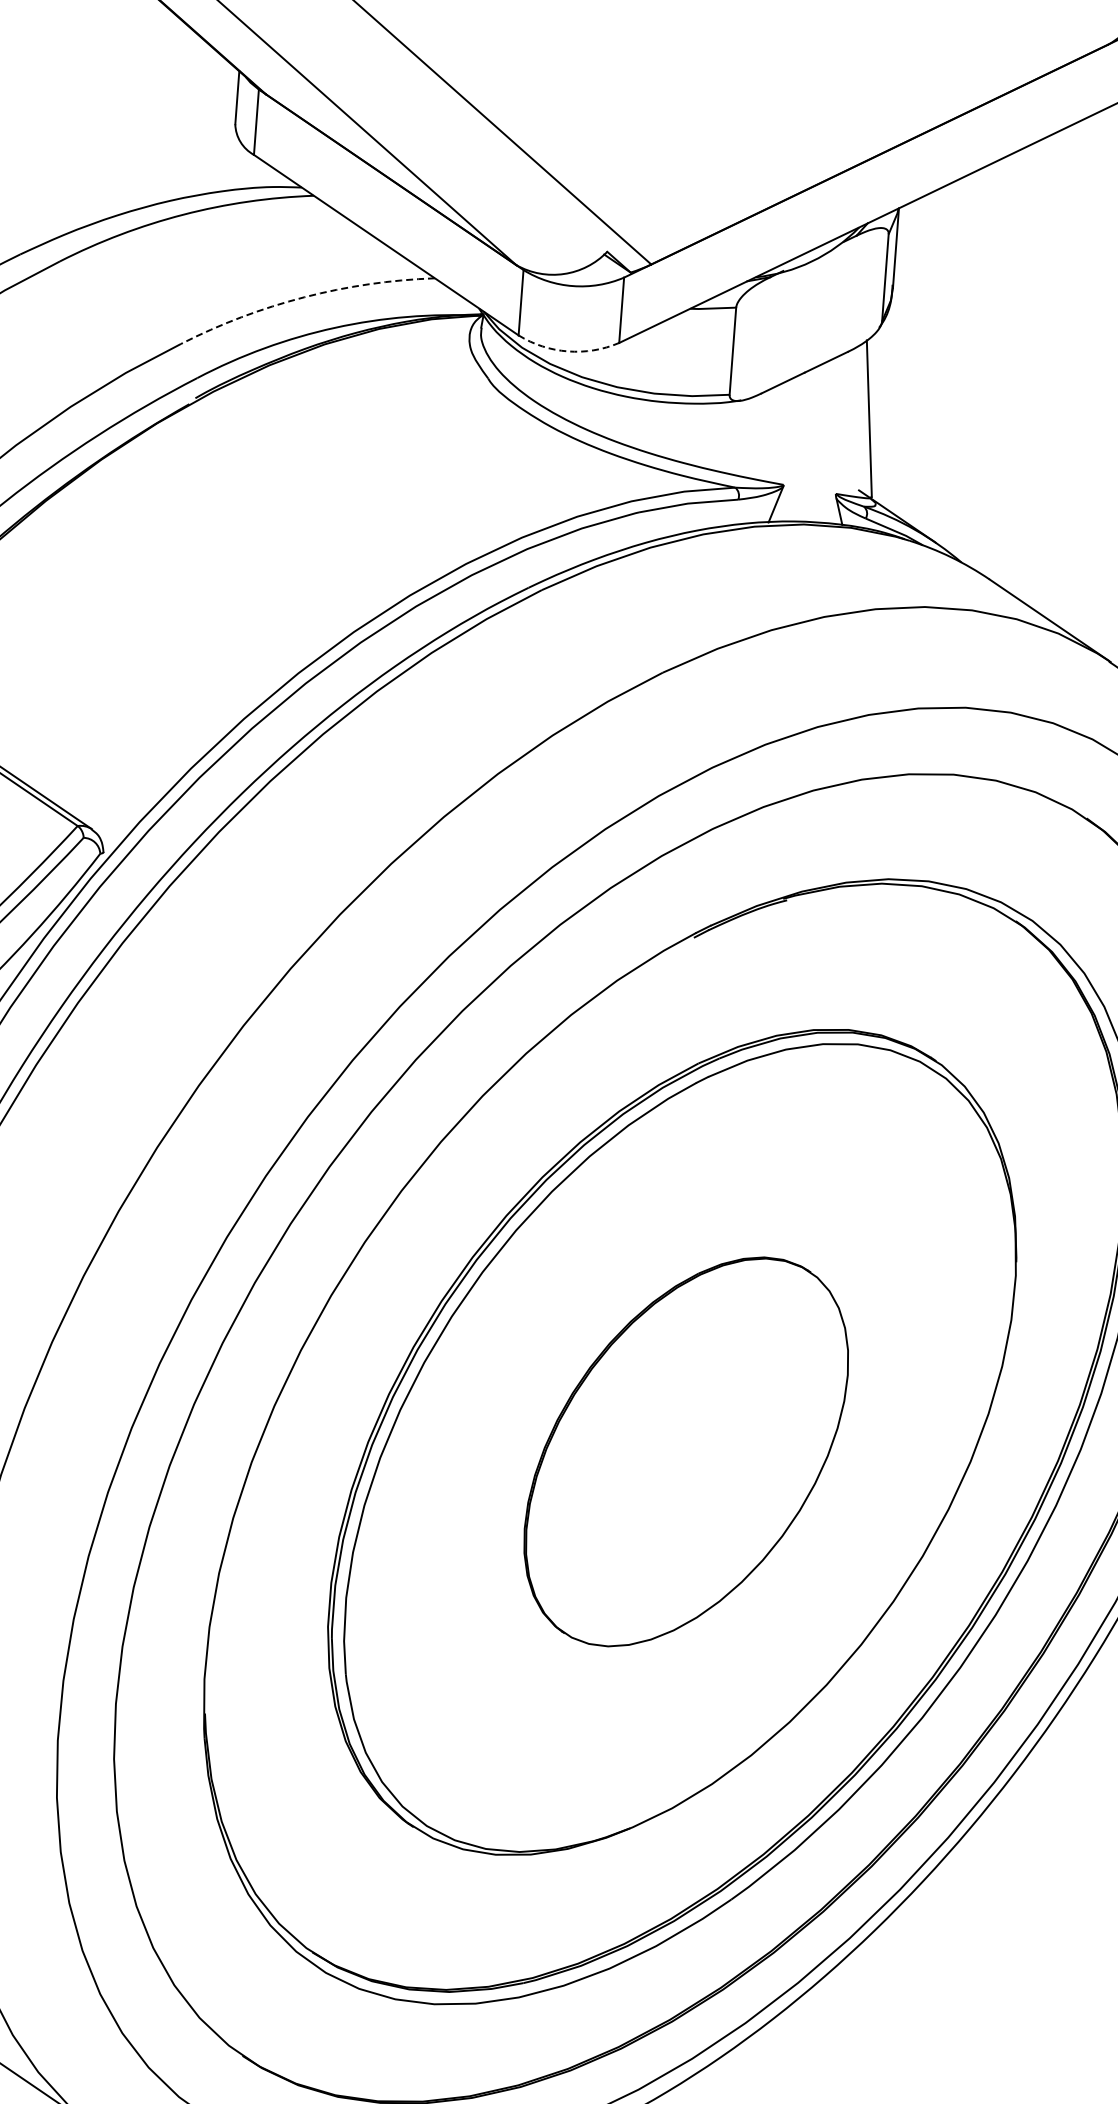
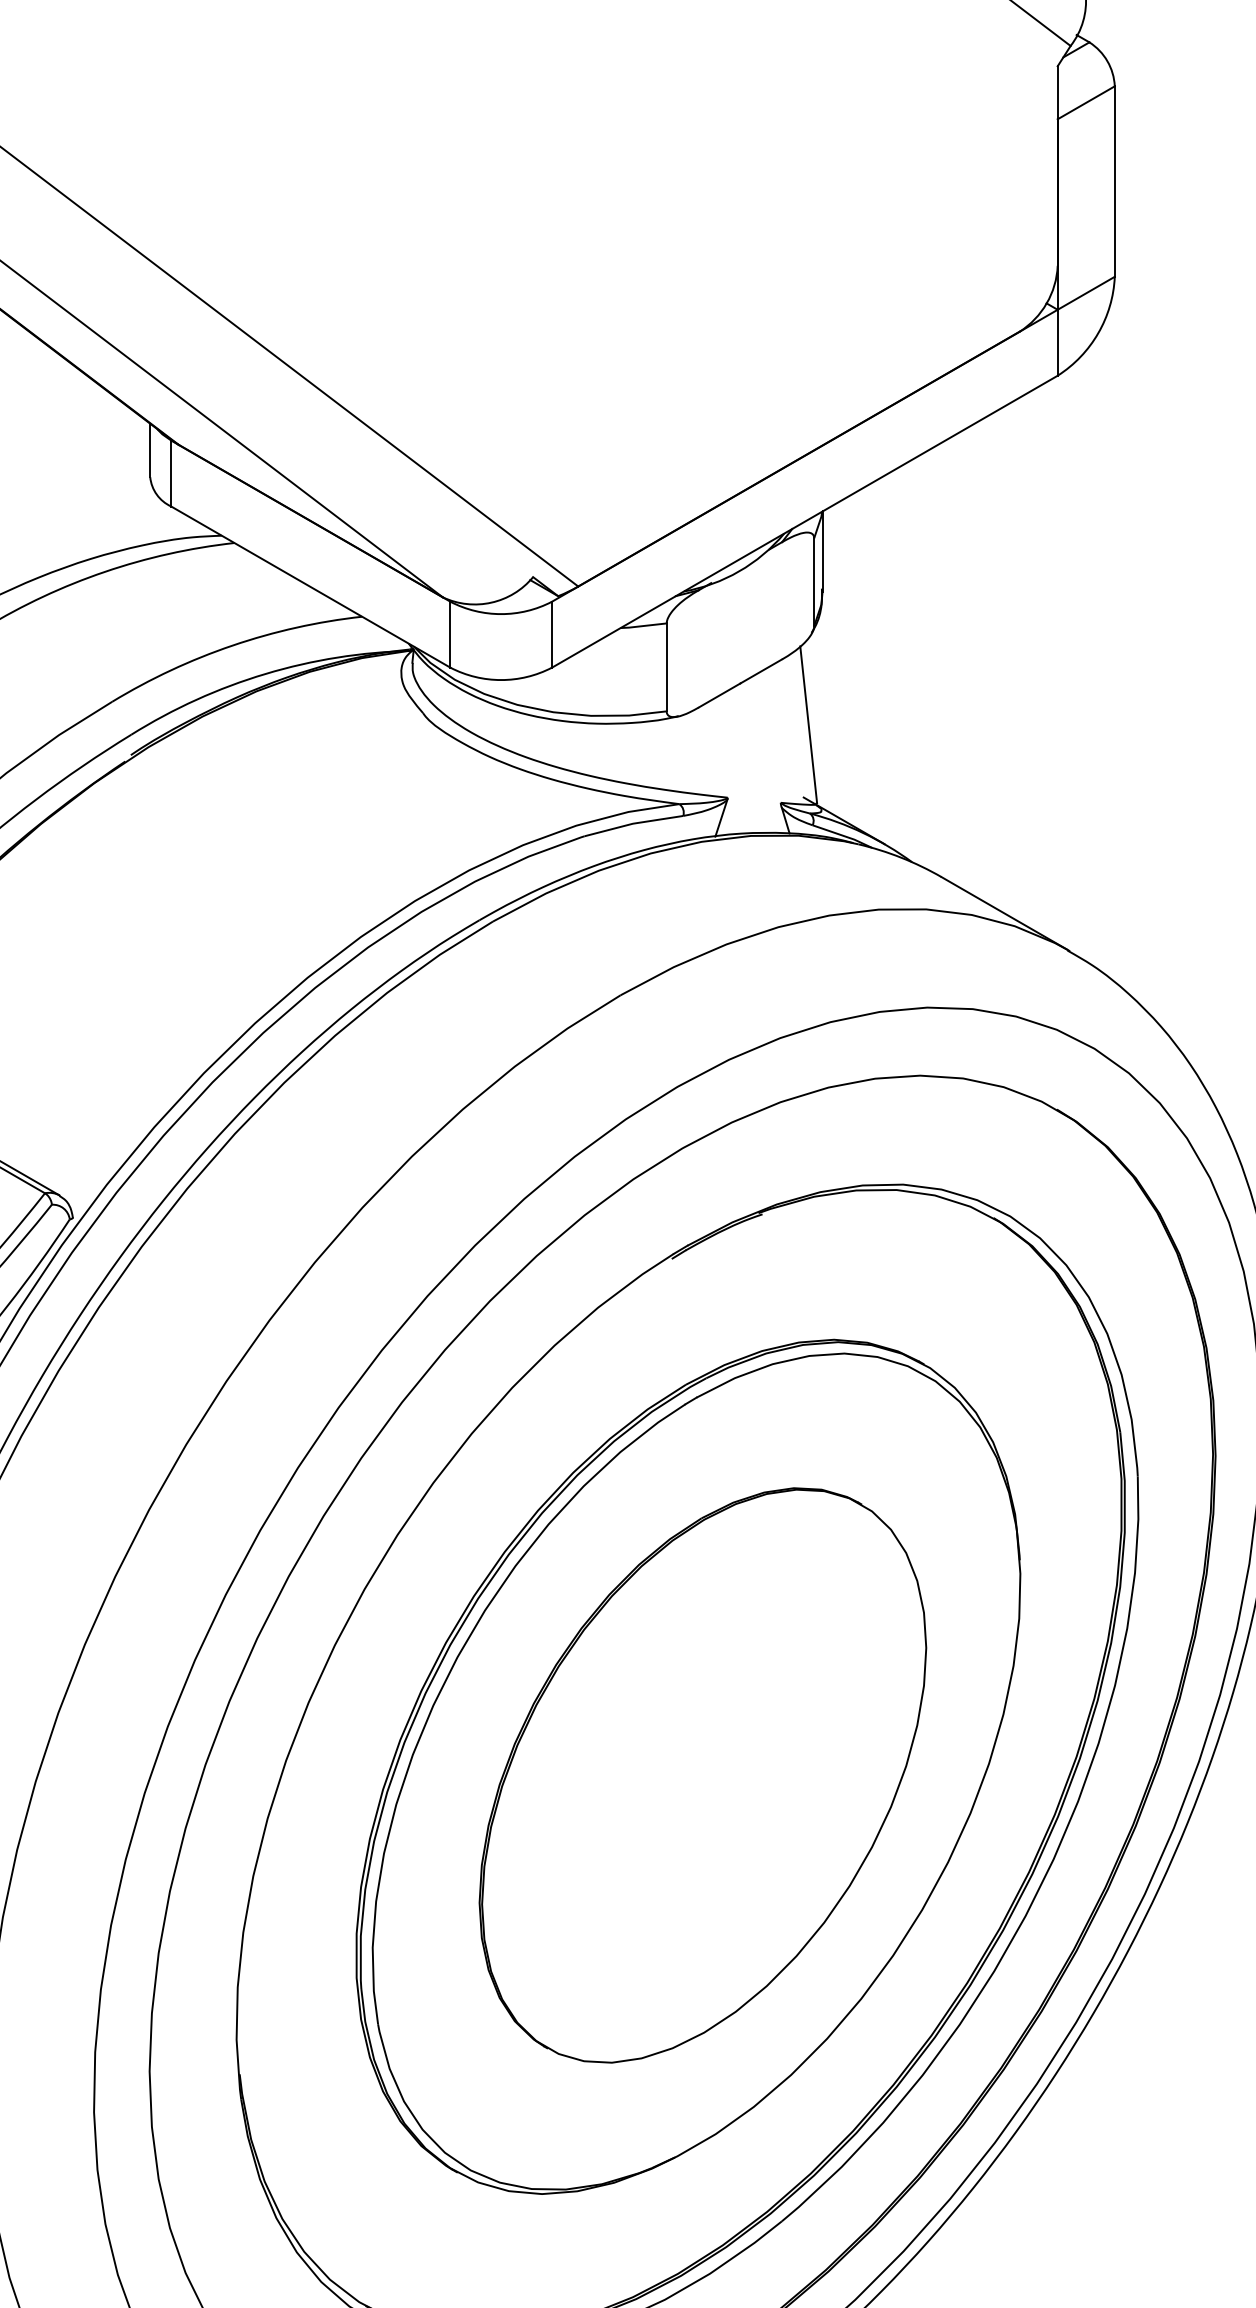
arc: (304, 297) -> (232, 645), dashed -> solid
arc: (568, 351) -> (501, 680), dashed -> solid
part: (685, 1451) -> (702, 1775), size x1.43

